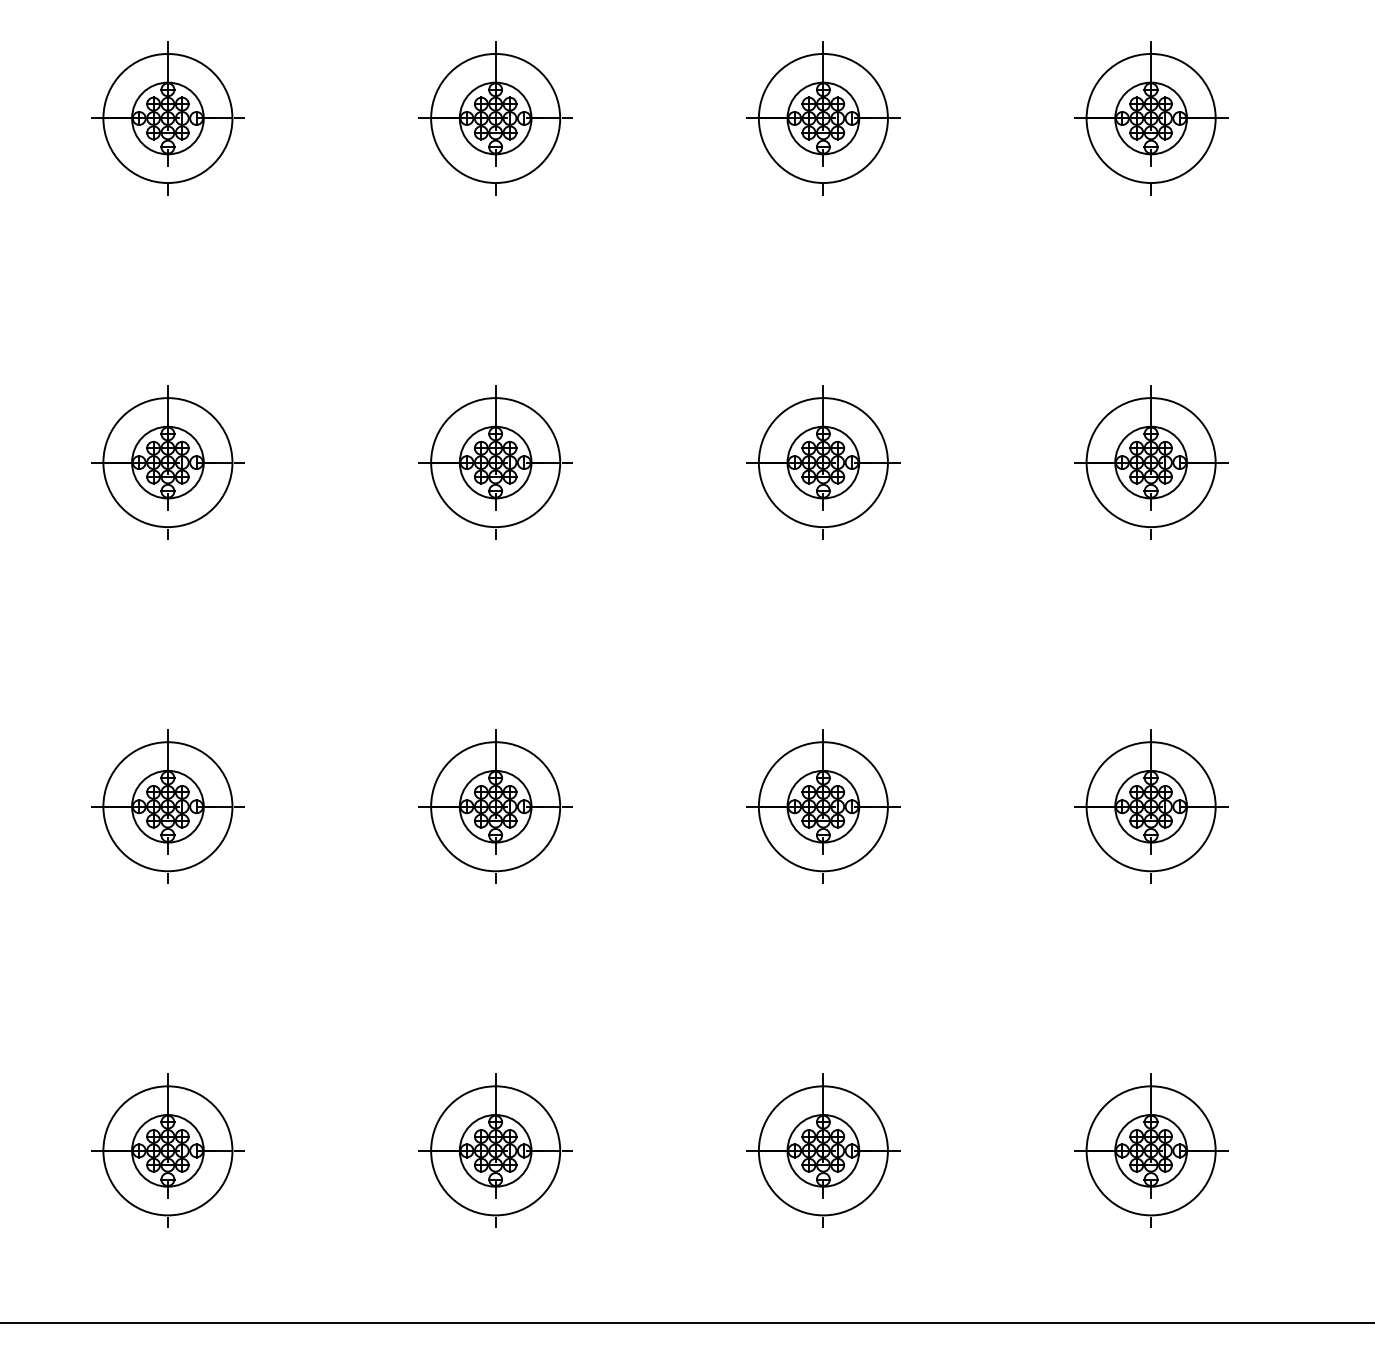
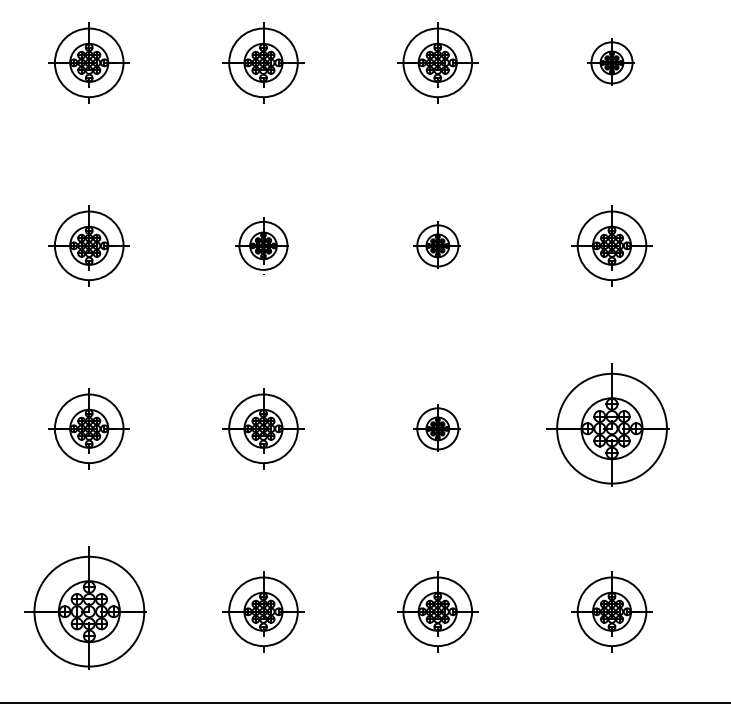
part: (1150, 117) -> (611, 62), size x0.6
part: (495, 461) -> (263, 245), size x0.7
part: (822, 461) -> (437, 245), size x0.6
part: (822, 806) -> (437, 428), size x0.6
part: (1150, 806) -> (611, 428), size x1.6
part: (166, 1150) -> (88, 611), size x1.6

